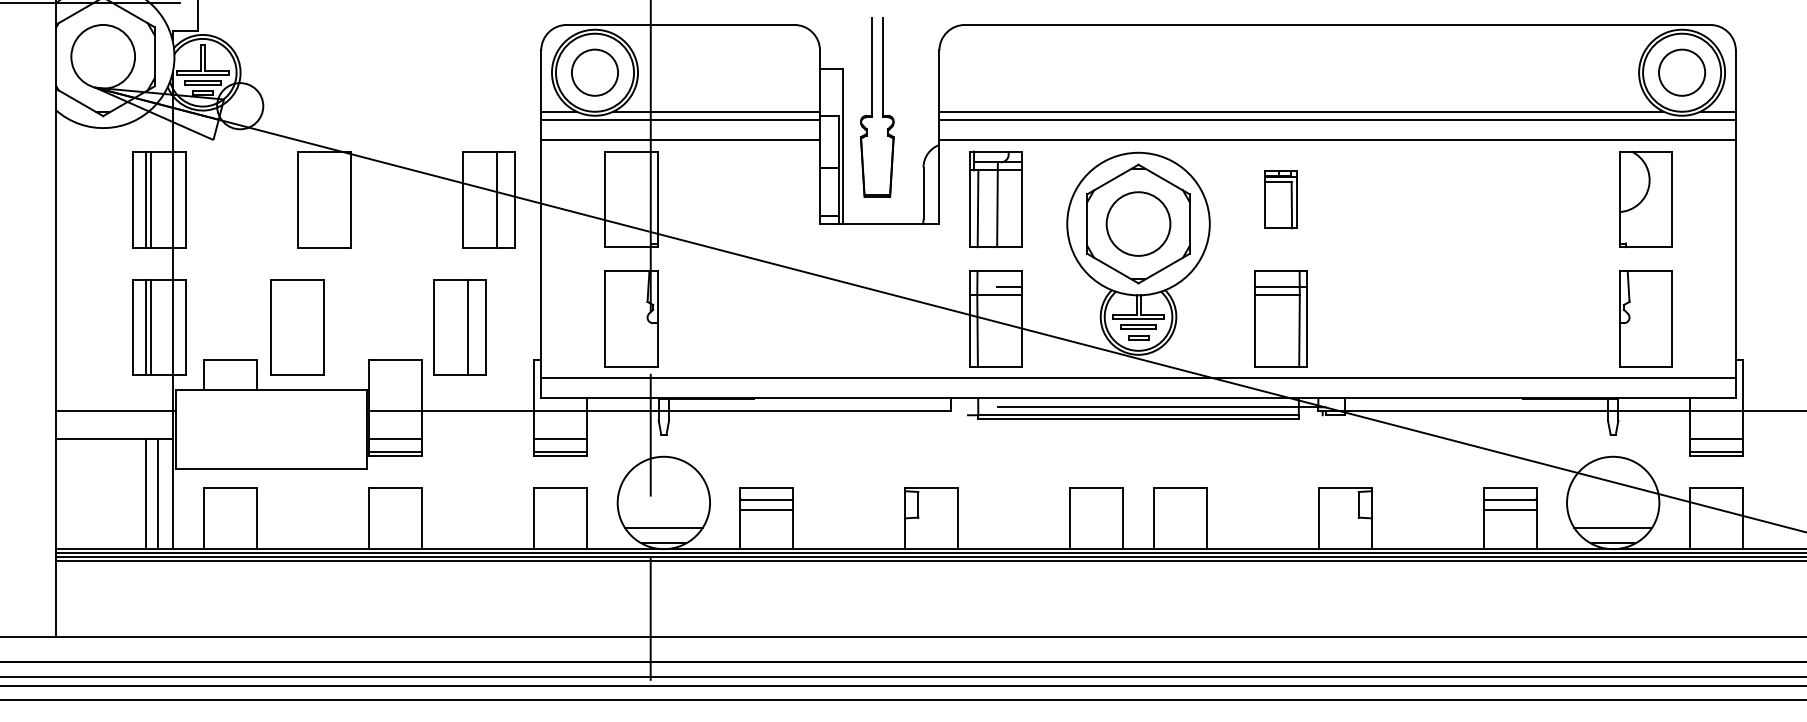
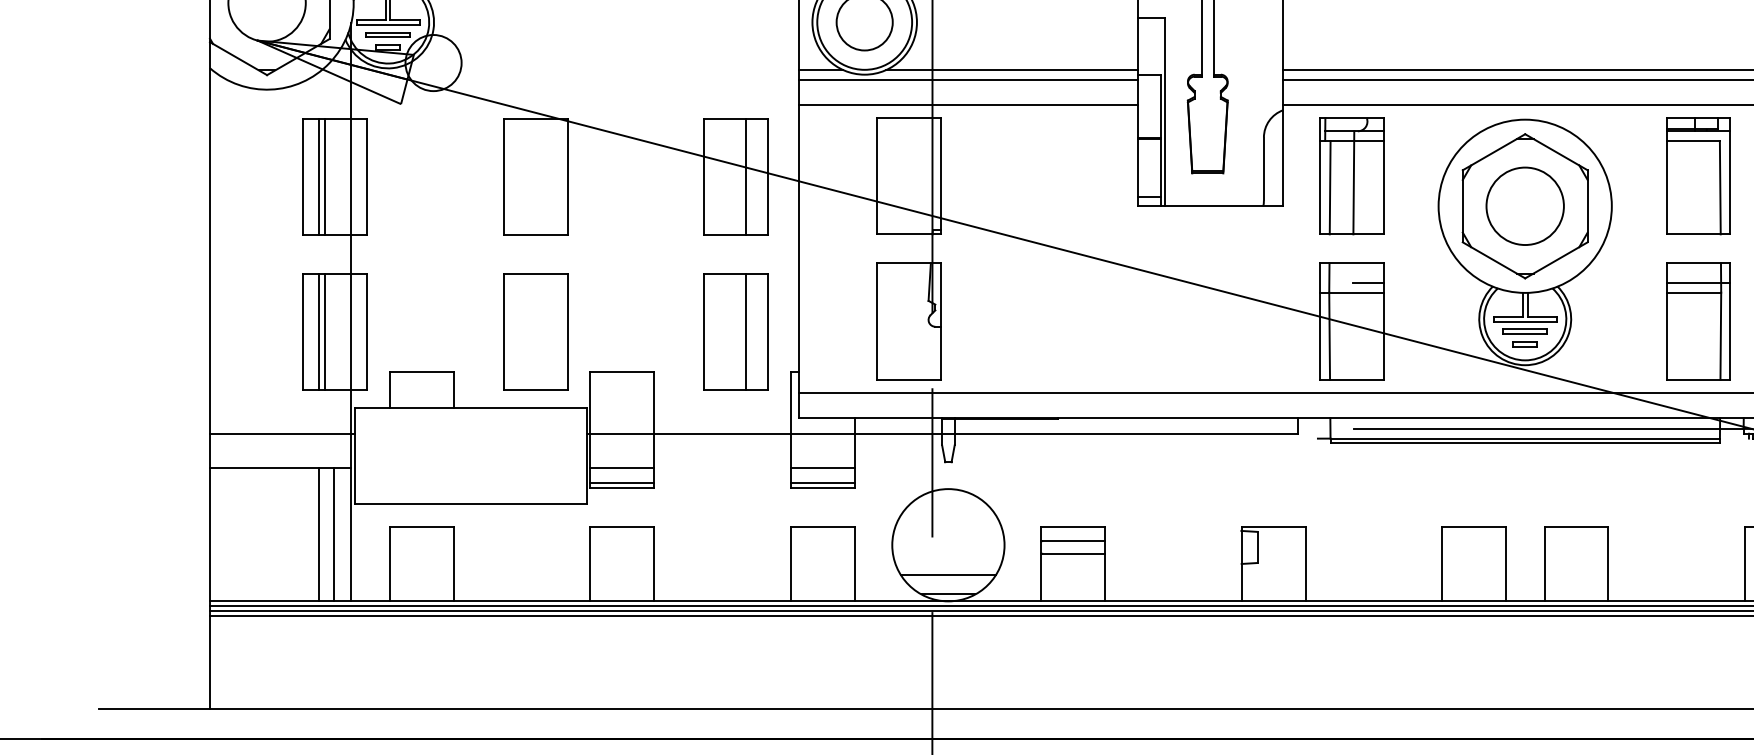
part: (1280, 199) -> (1697, 176), size x1.67
part: (297, 327) -> (535, 331), moved
part: (459, 327) -> (735, 331), moved

